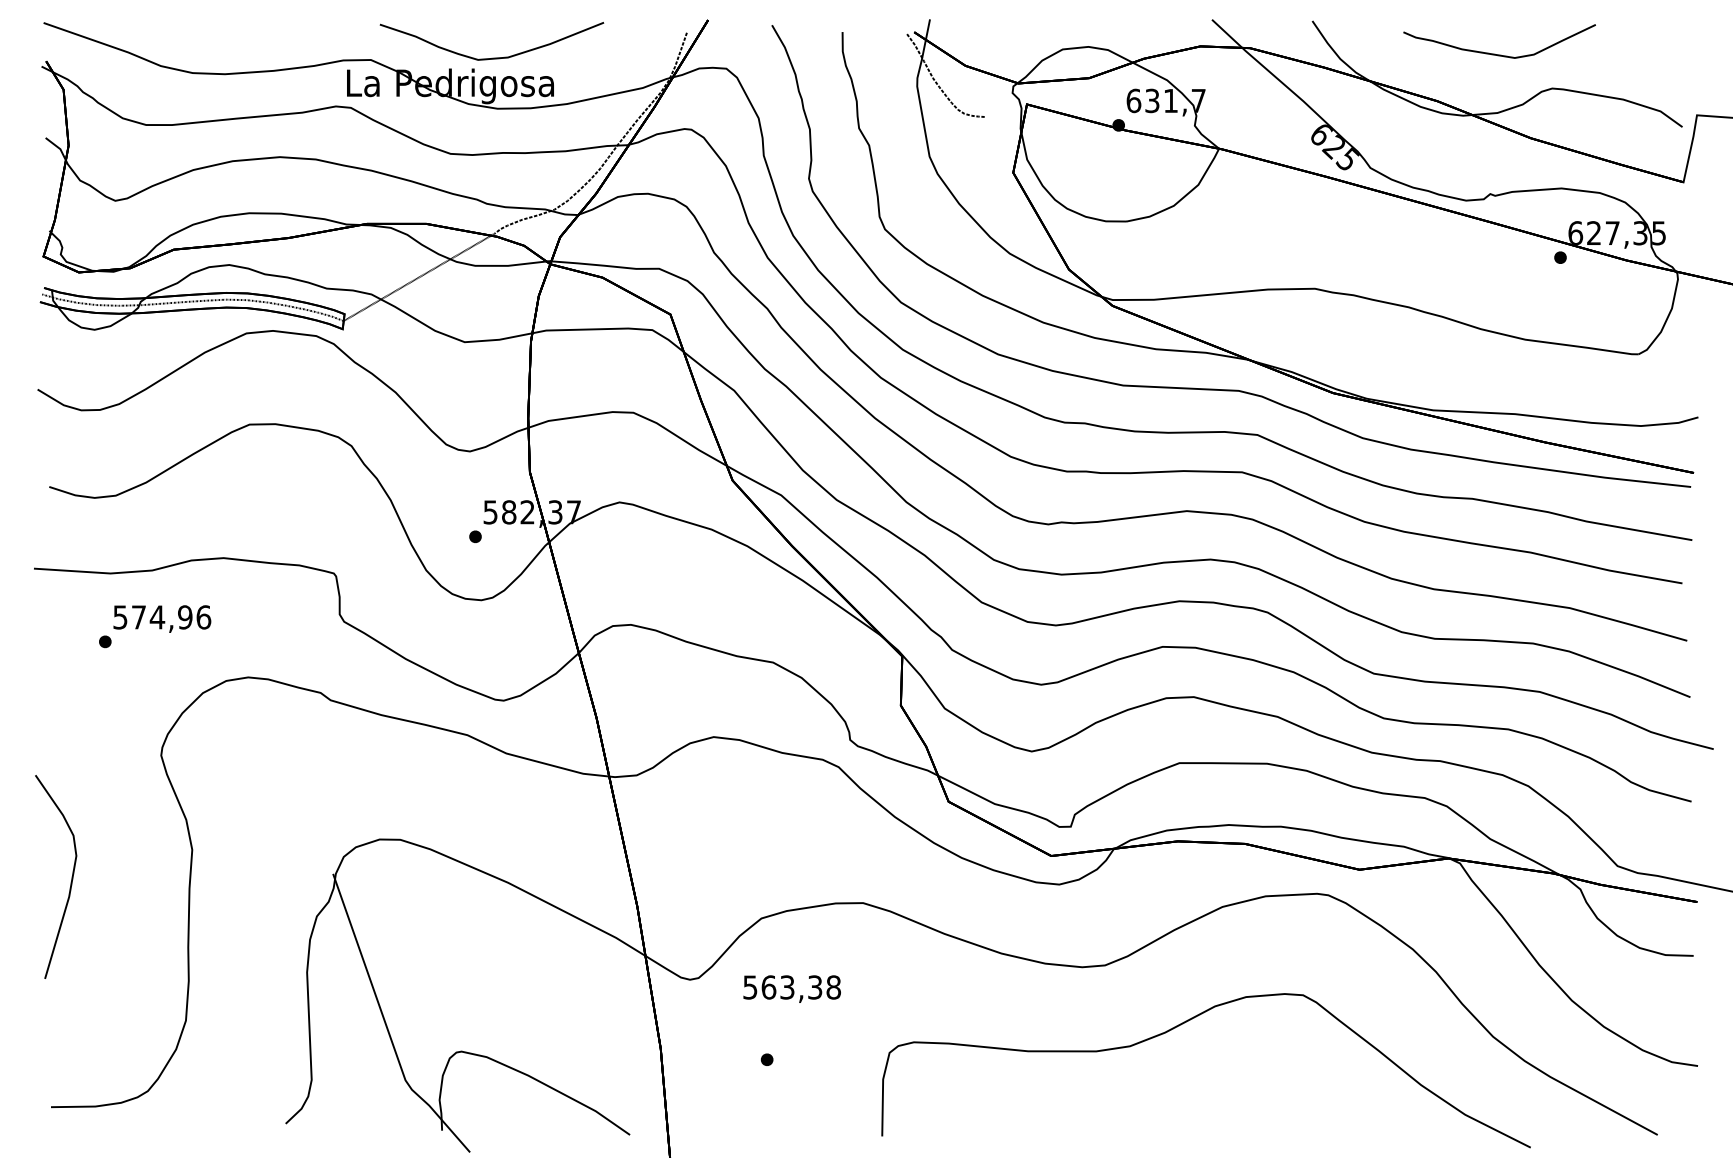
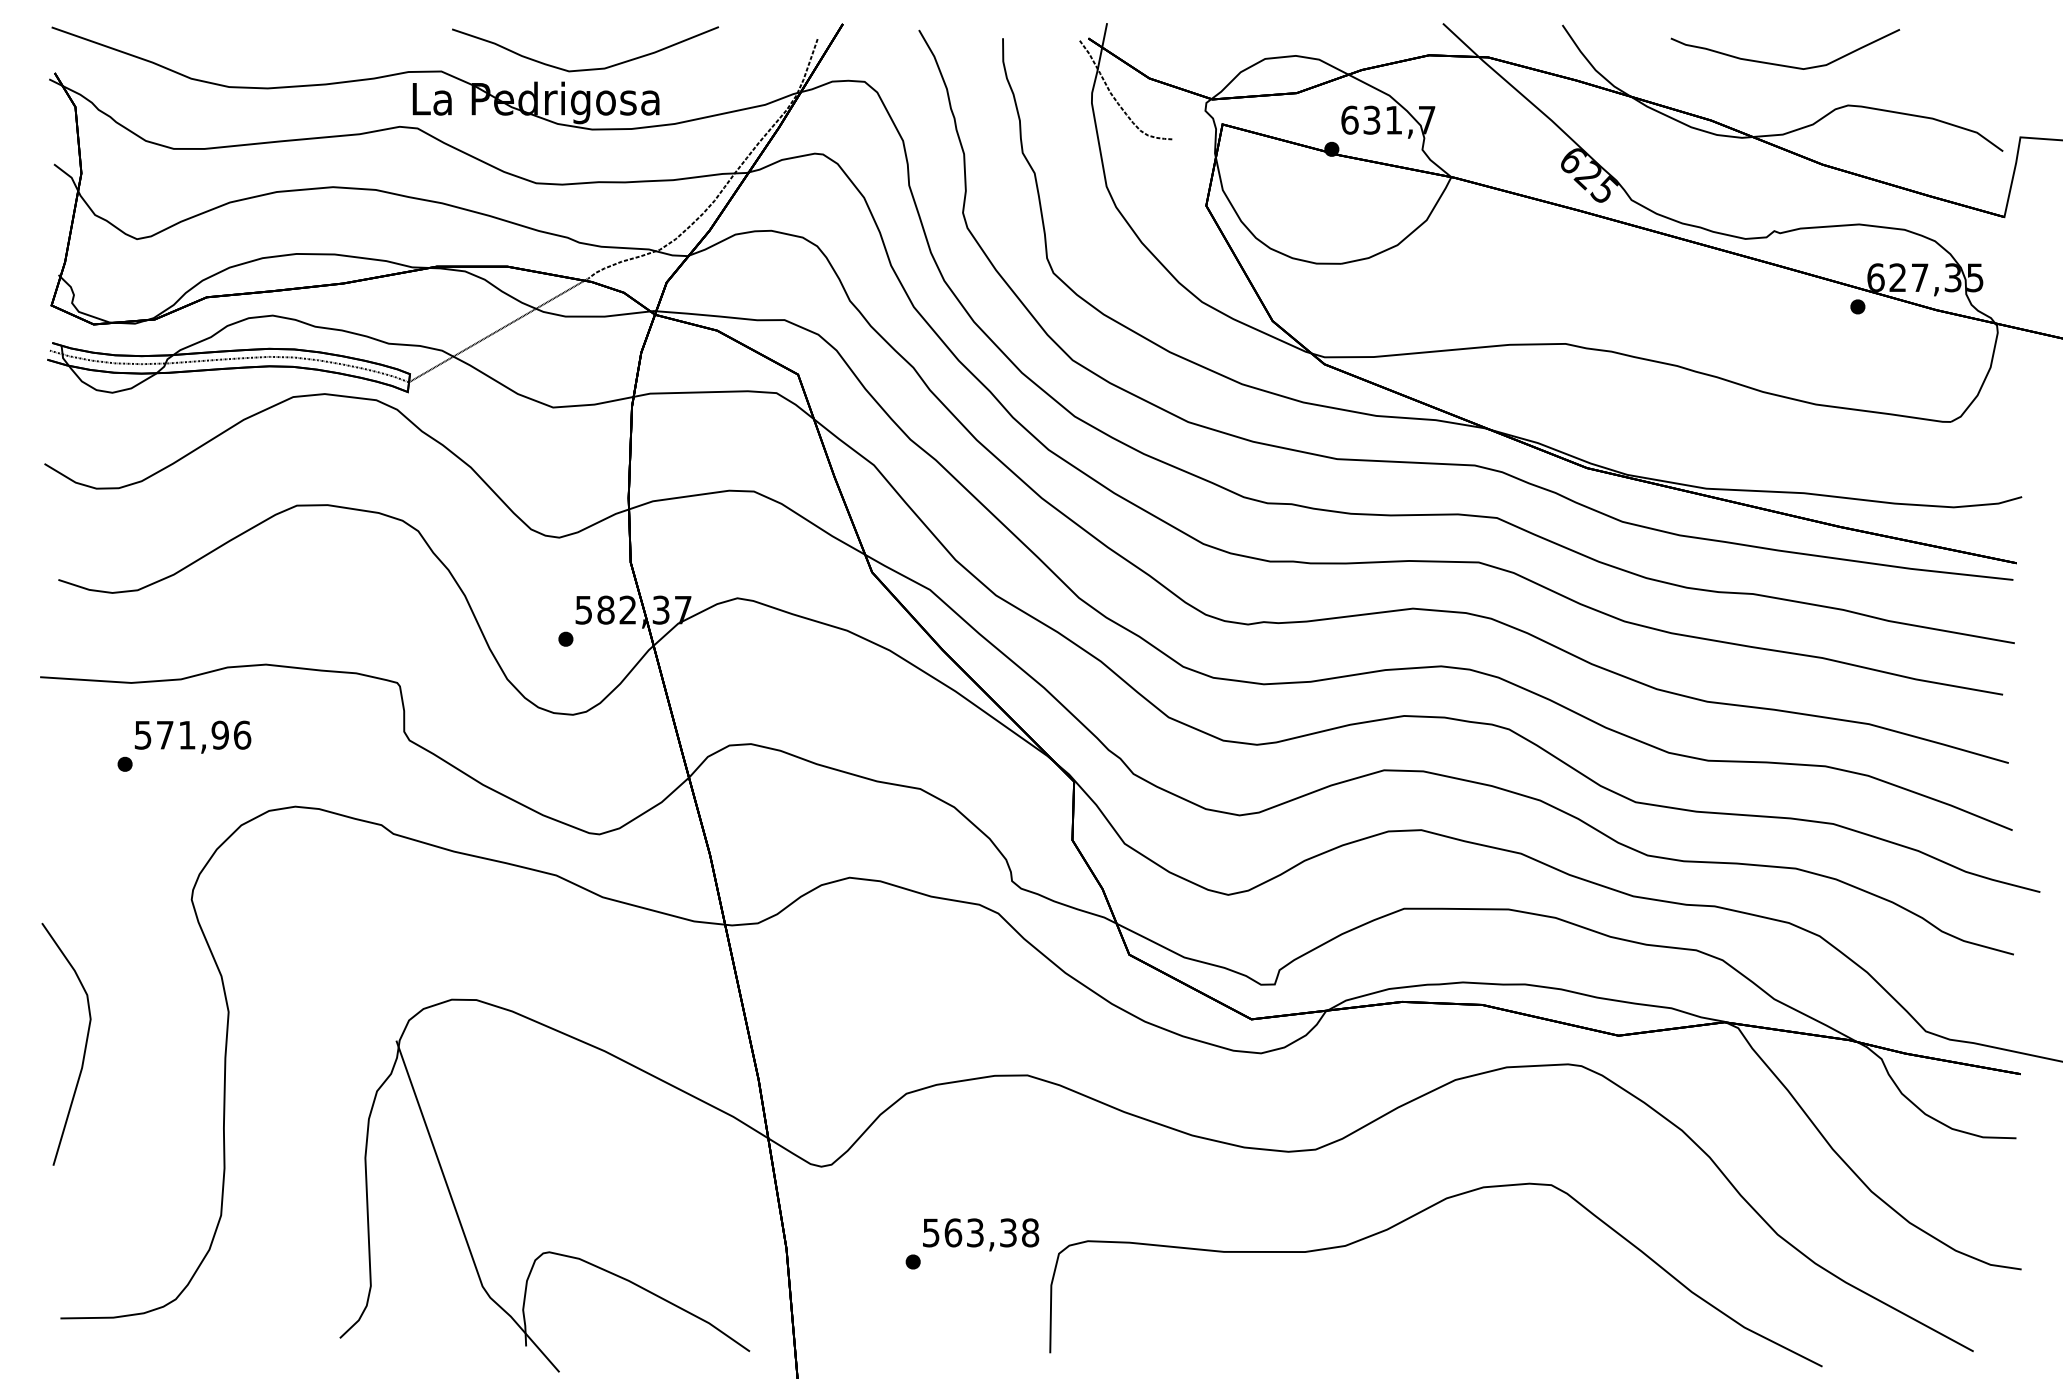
text: (157, 617) -> (187, 735), 574,96 -> 571,96
text: (792, 988) -> (981, 1234), moved

